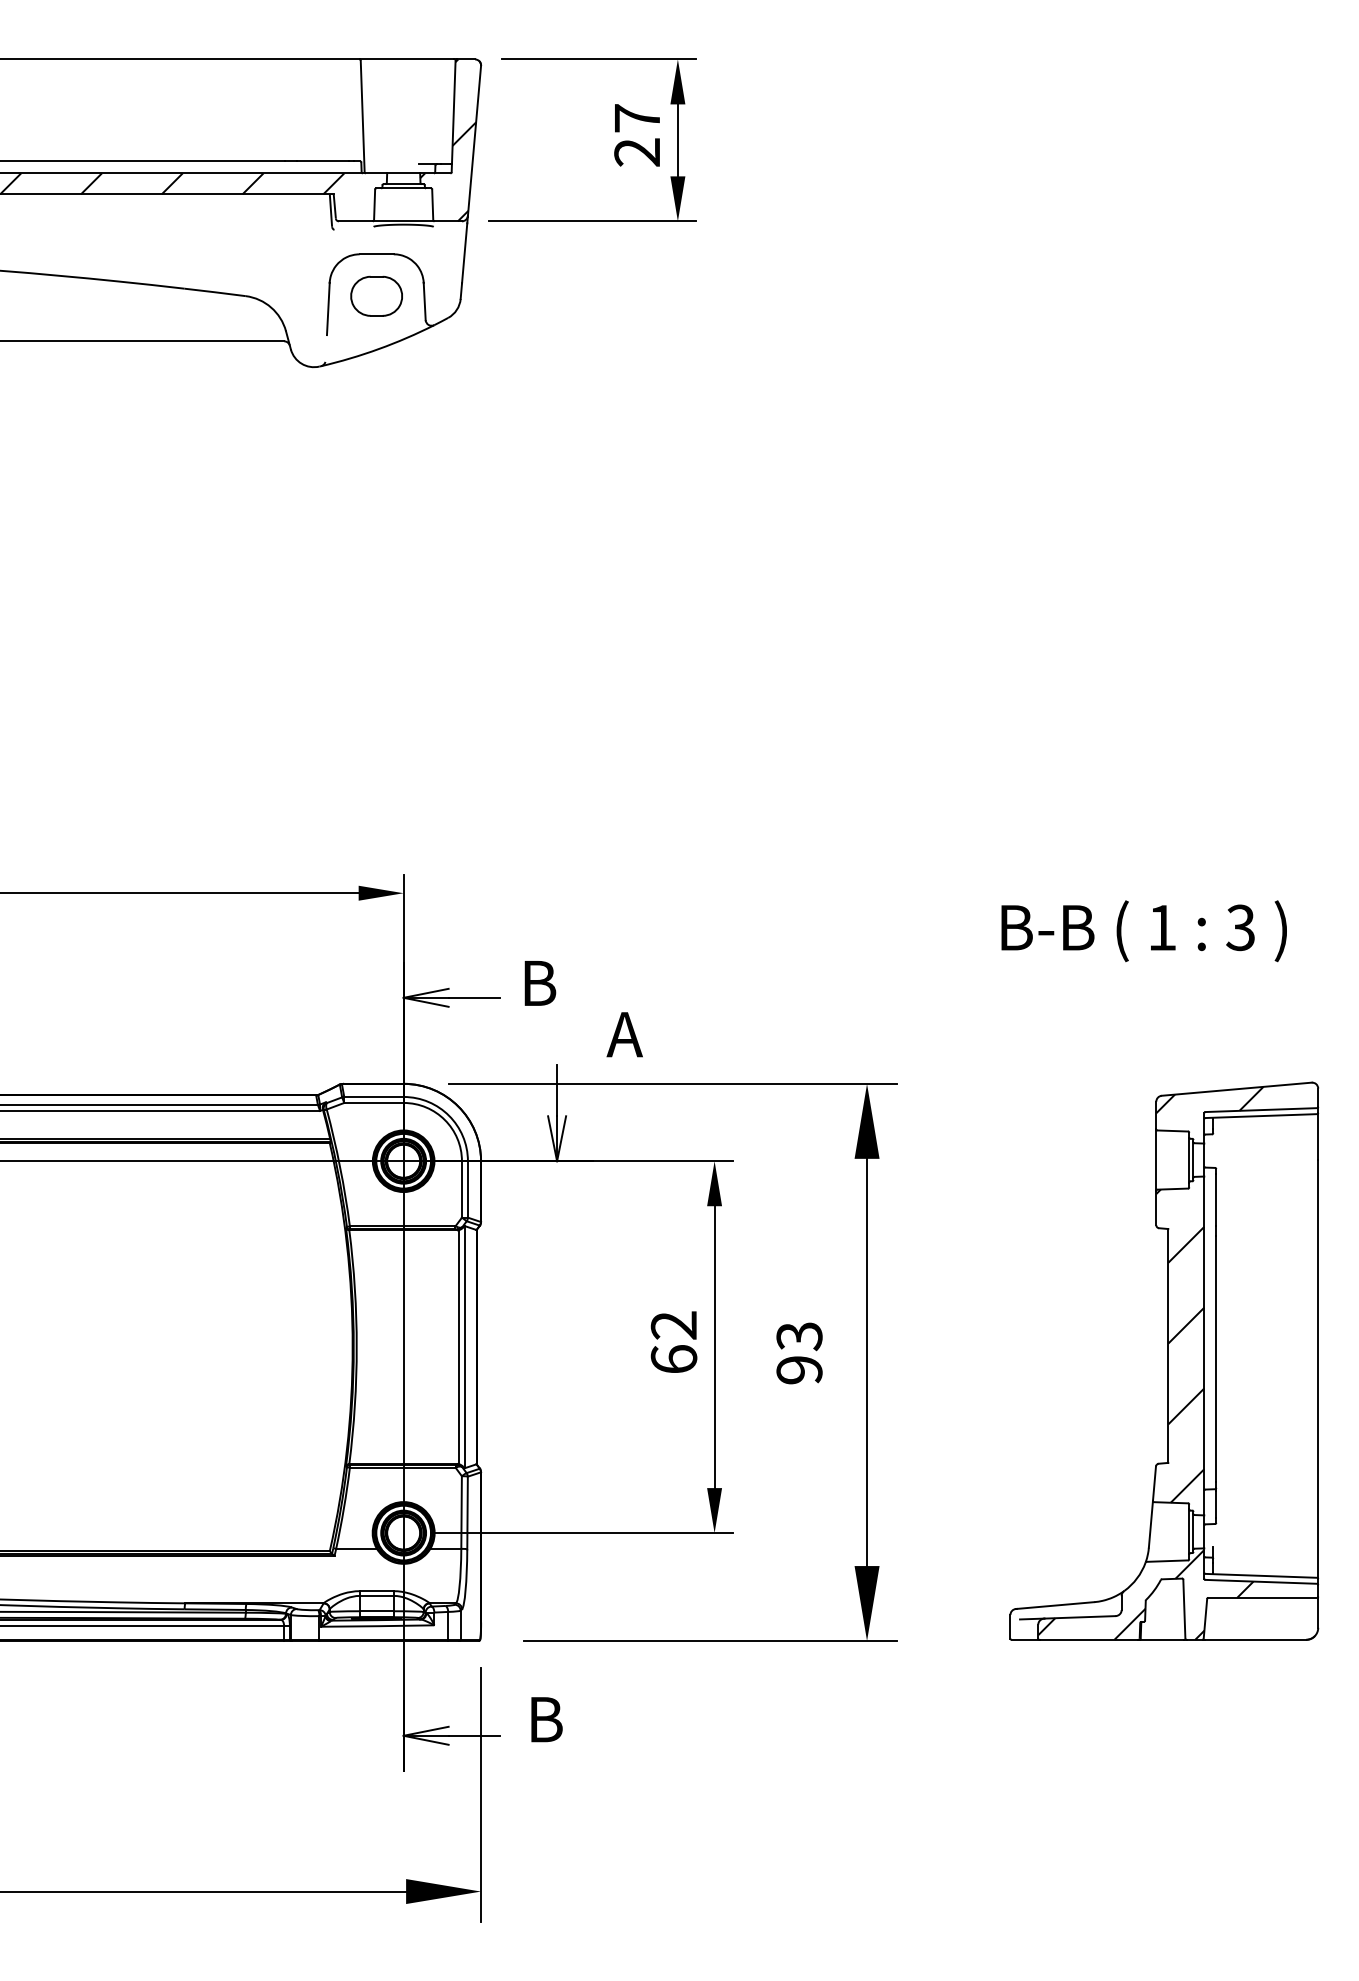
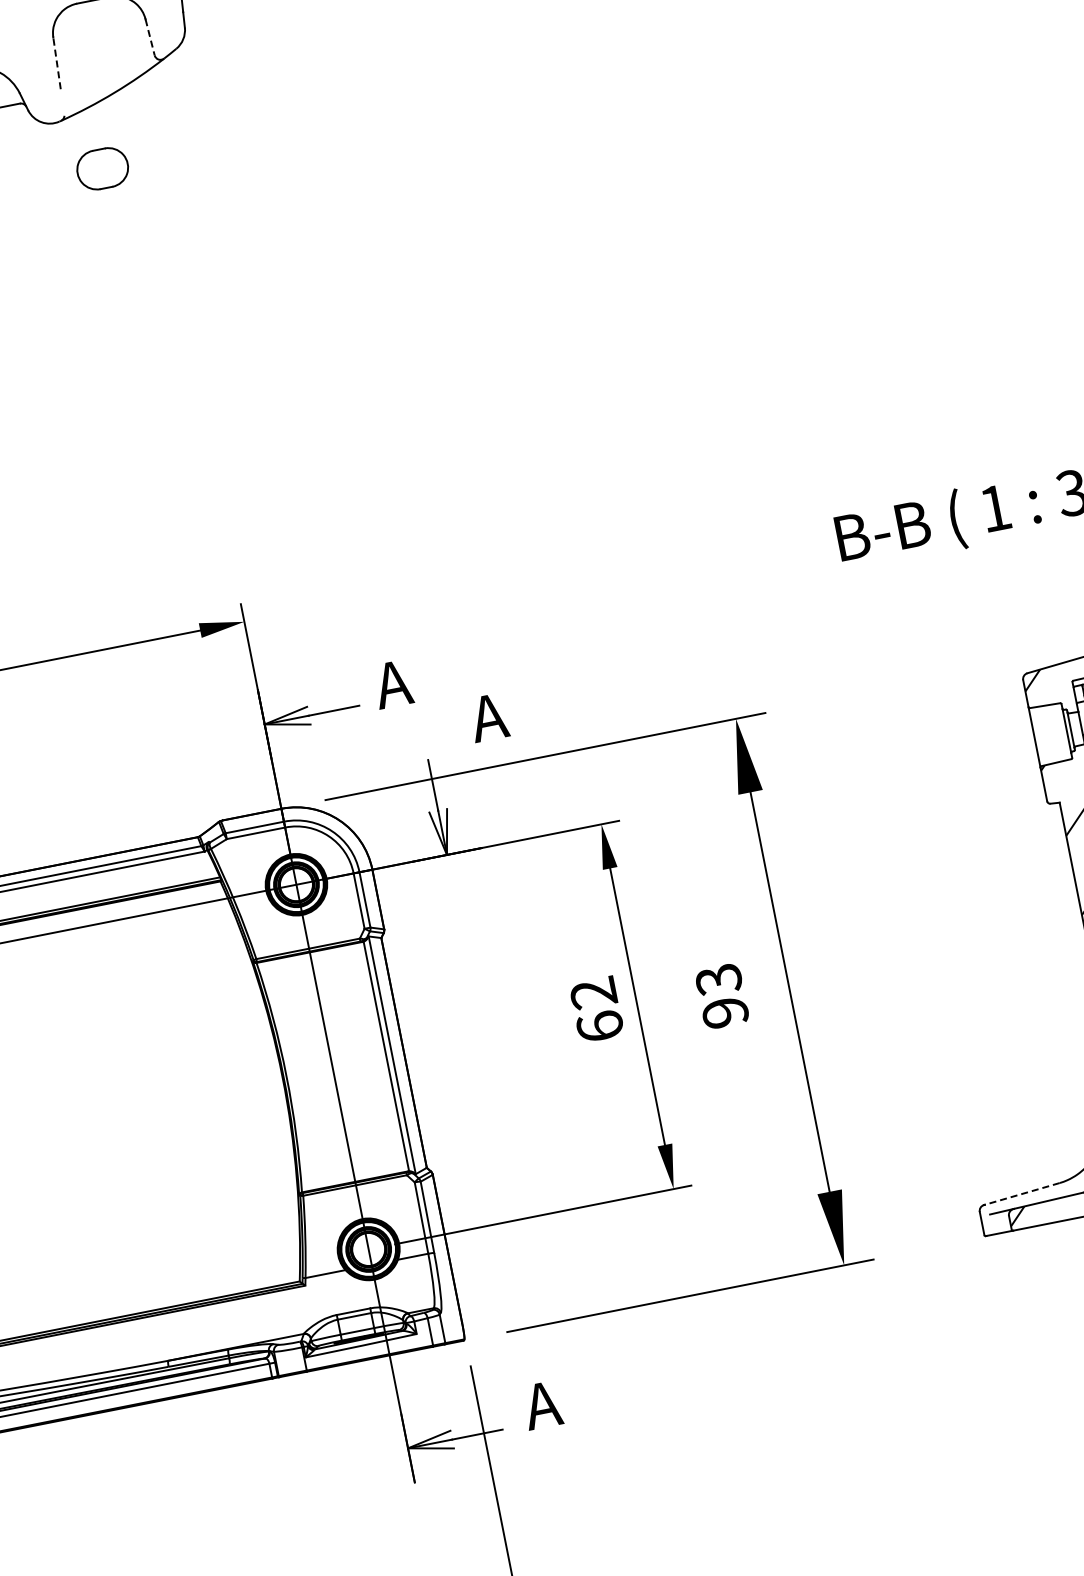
part: (376, 295) -> (102, 168), moved
line: (424, 301) -> (149, 37), solid -> dashed
line: (328, 308) -> (57, 62), solid -> dashed
text: (537, 983) -> (393, 684), B -> A
line: (1055, 1605) -> (1022, 1193), solid -> dashed
text: (543, 1719) -> (542, 1405), B -> A

